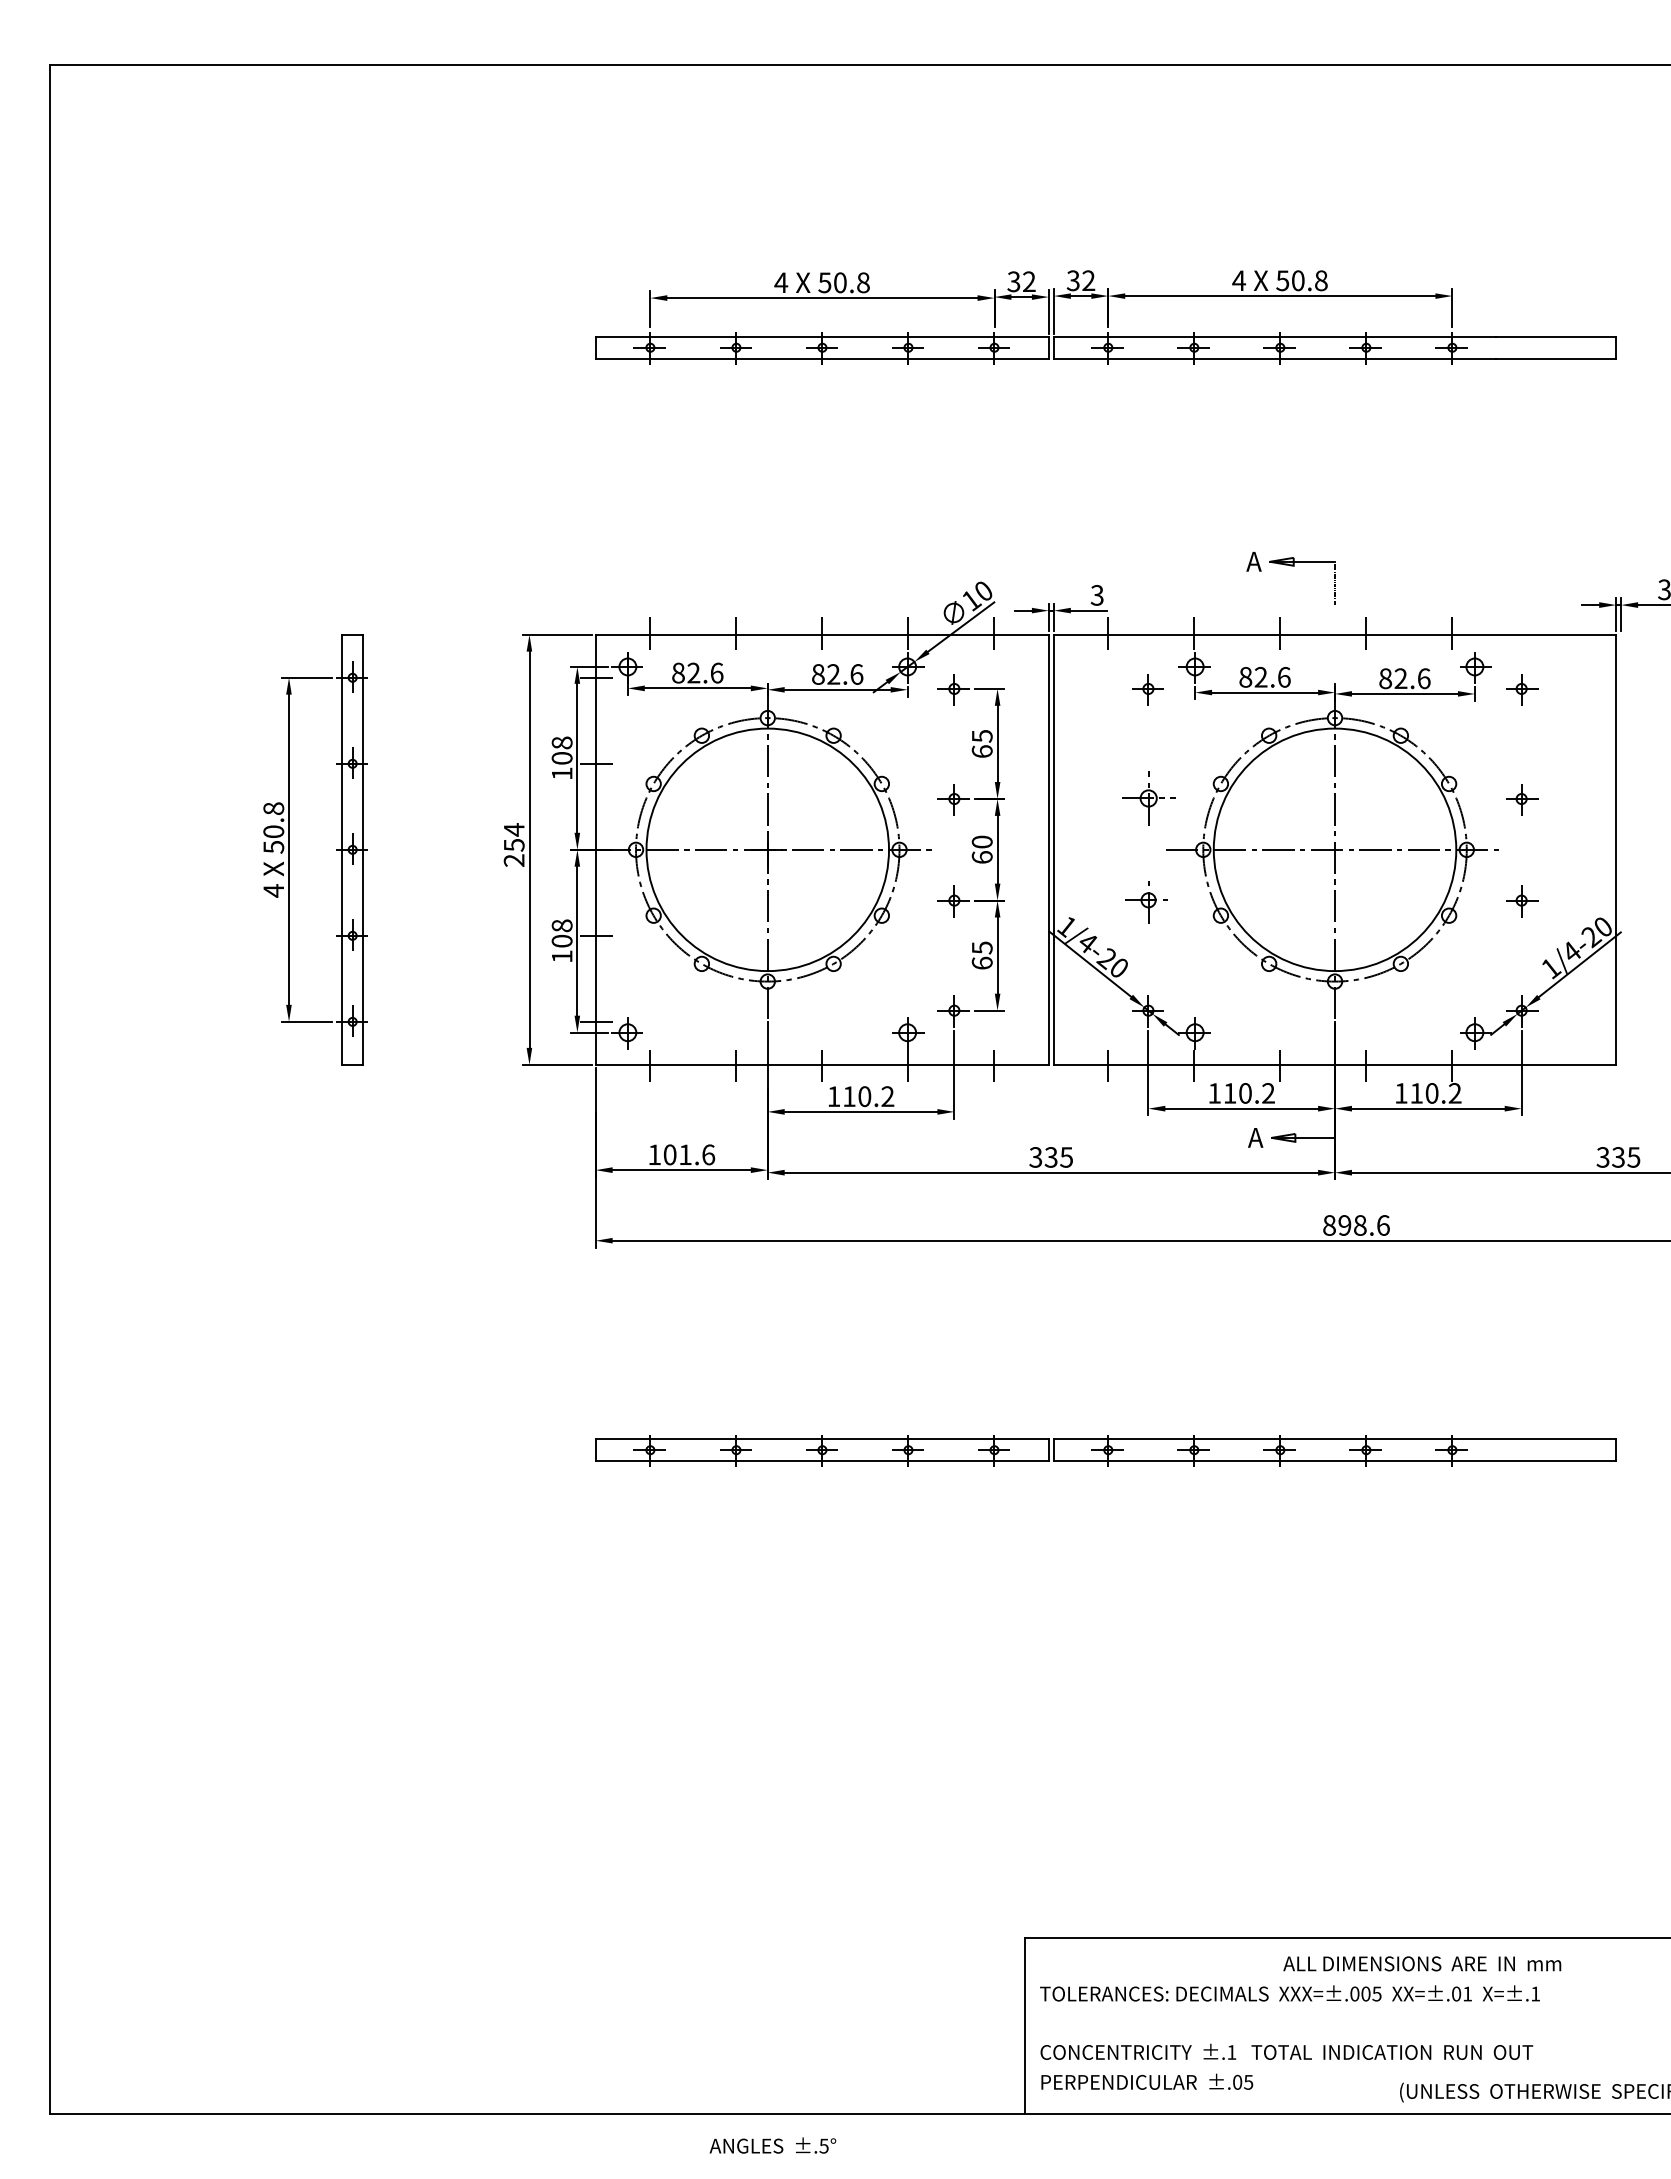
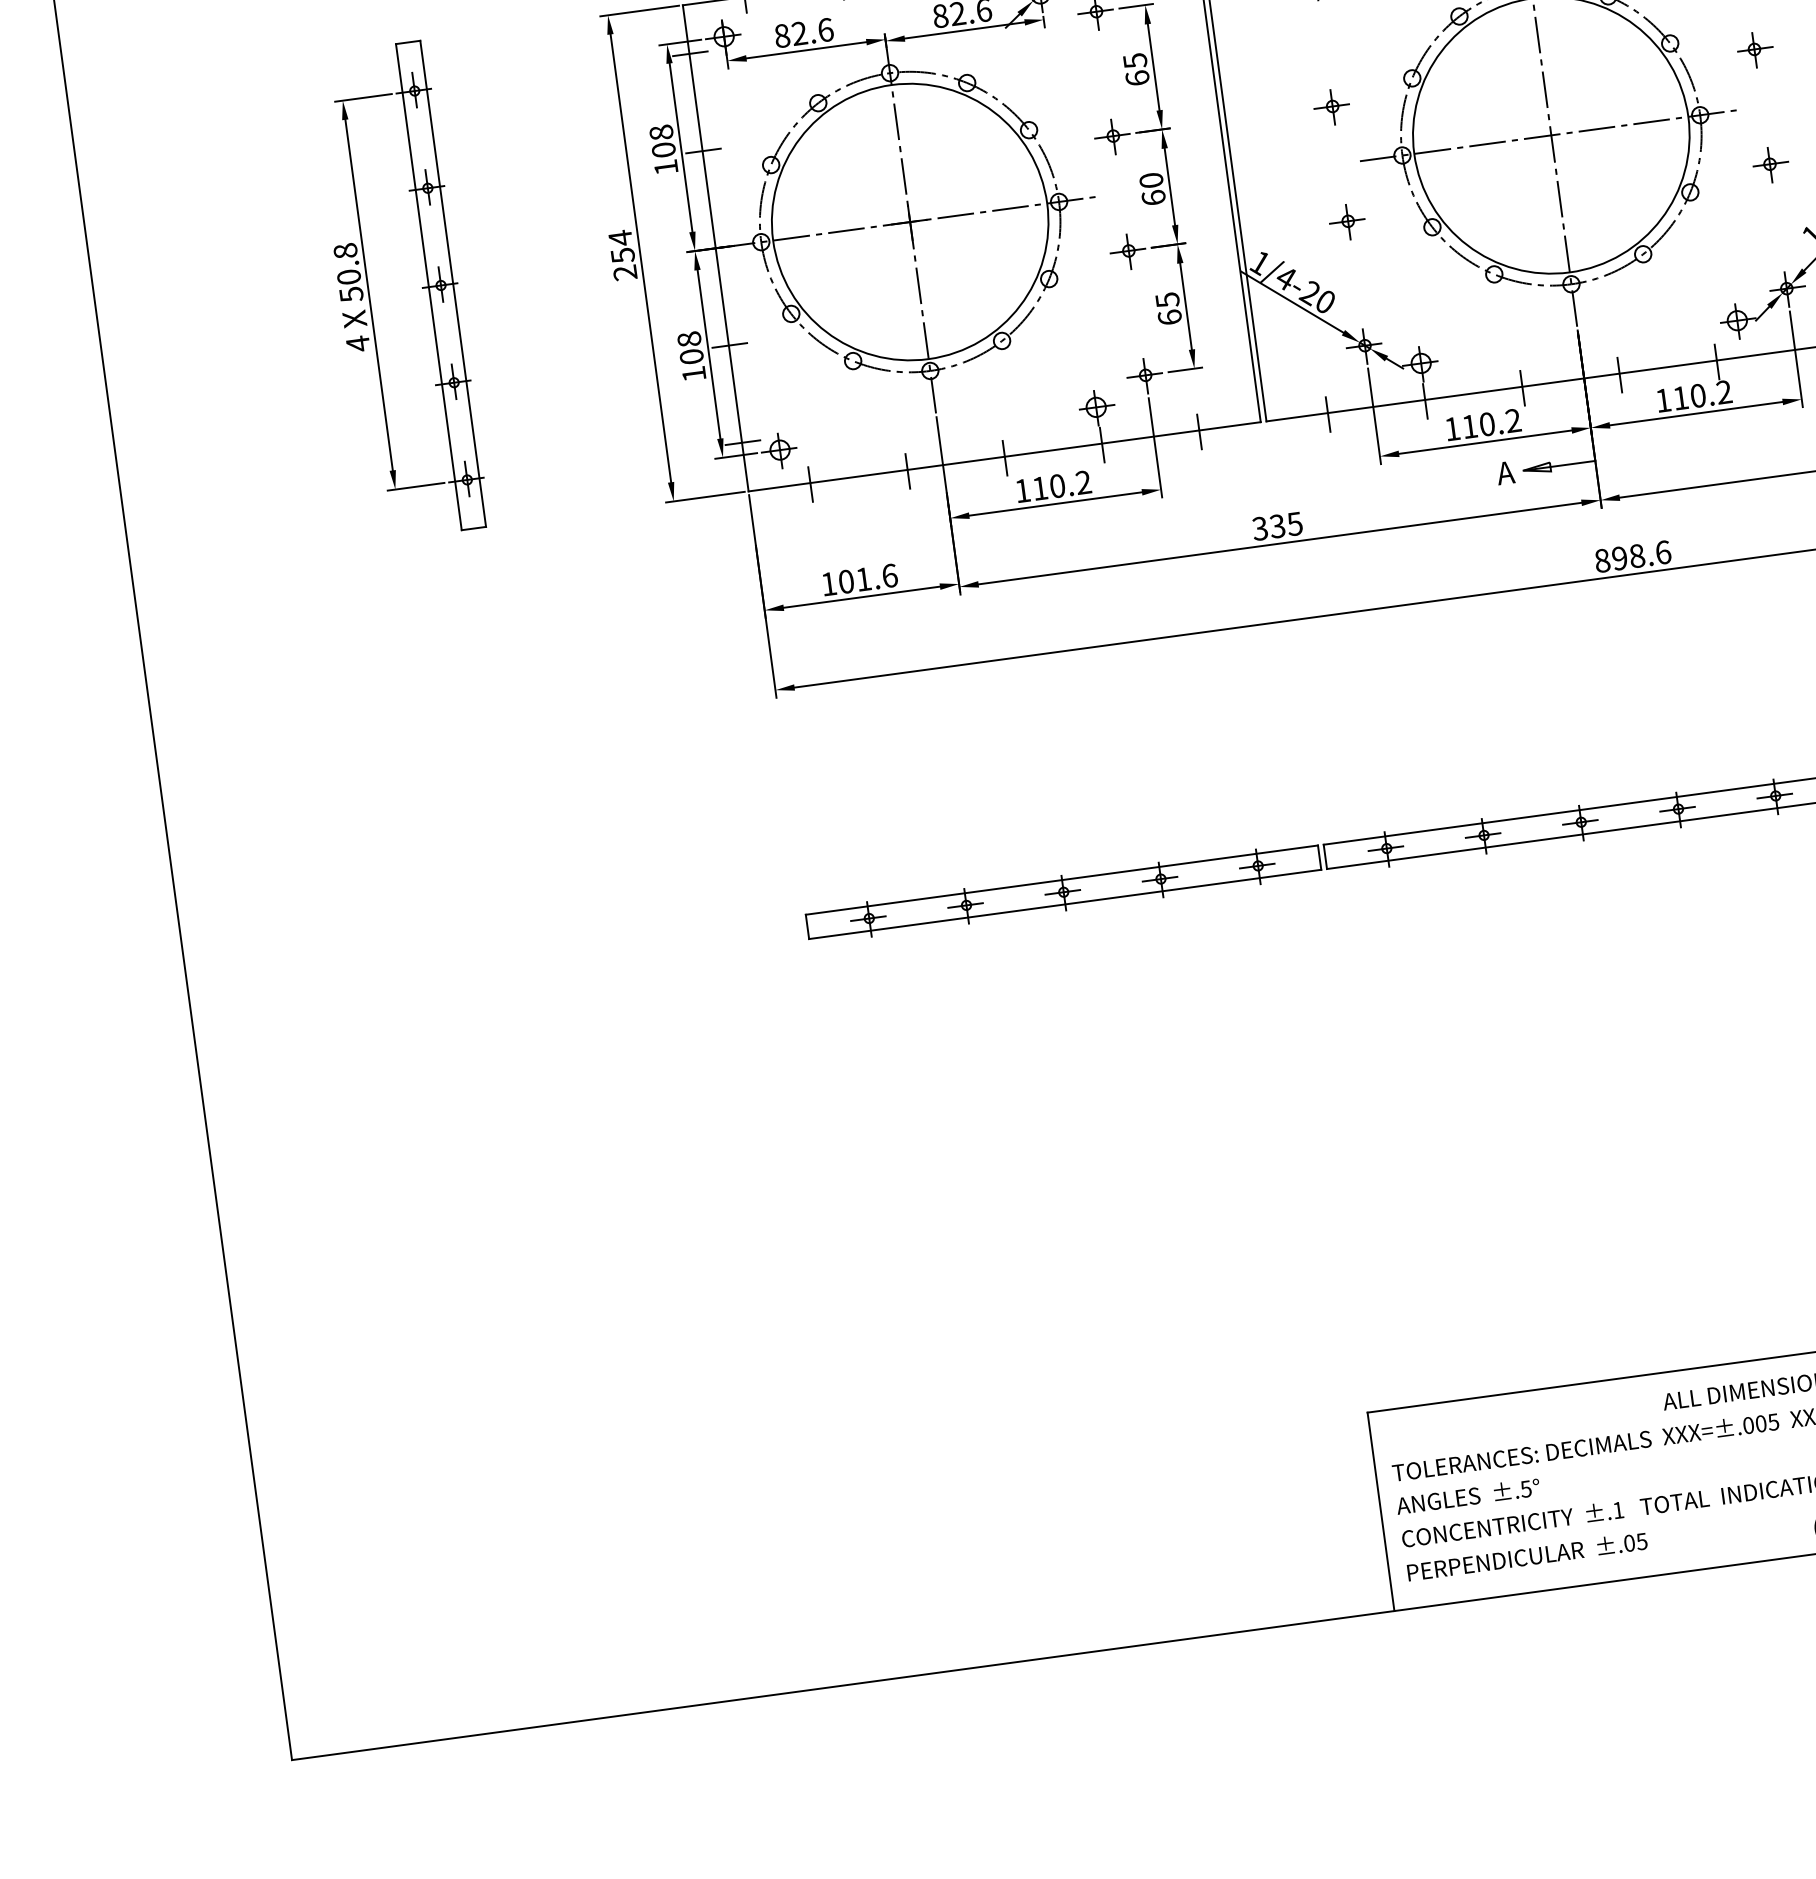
part: (1147, 799) -> (1331, 107), size x0.62
part: (1147, 901) -> (1347, 222), size x0.71
text: (772, 2145) -> (1467, 1496), moved

